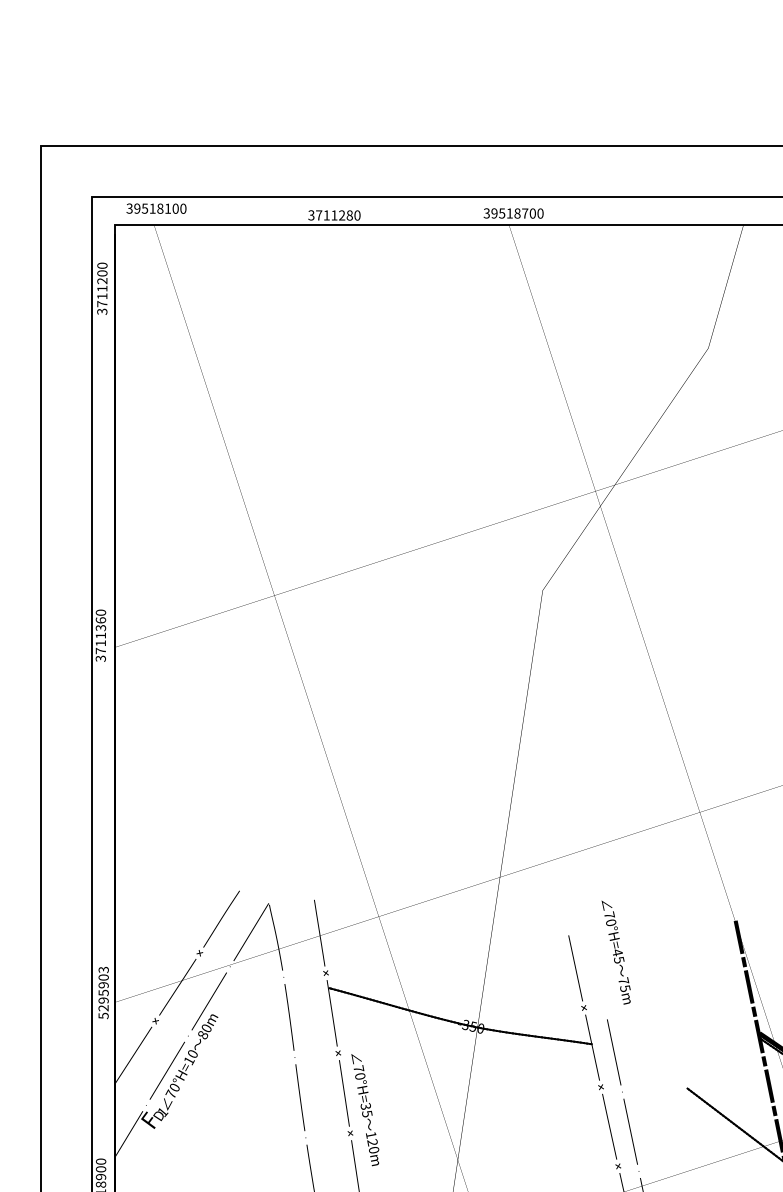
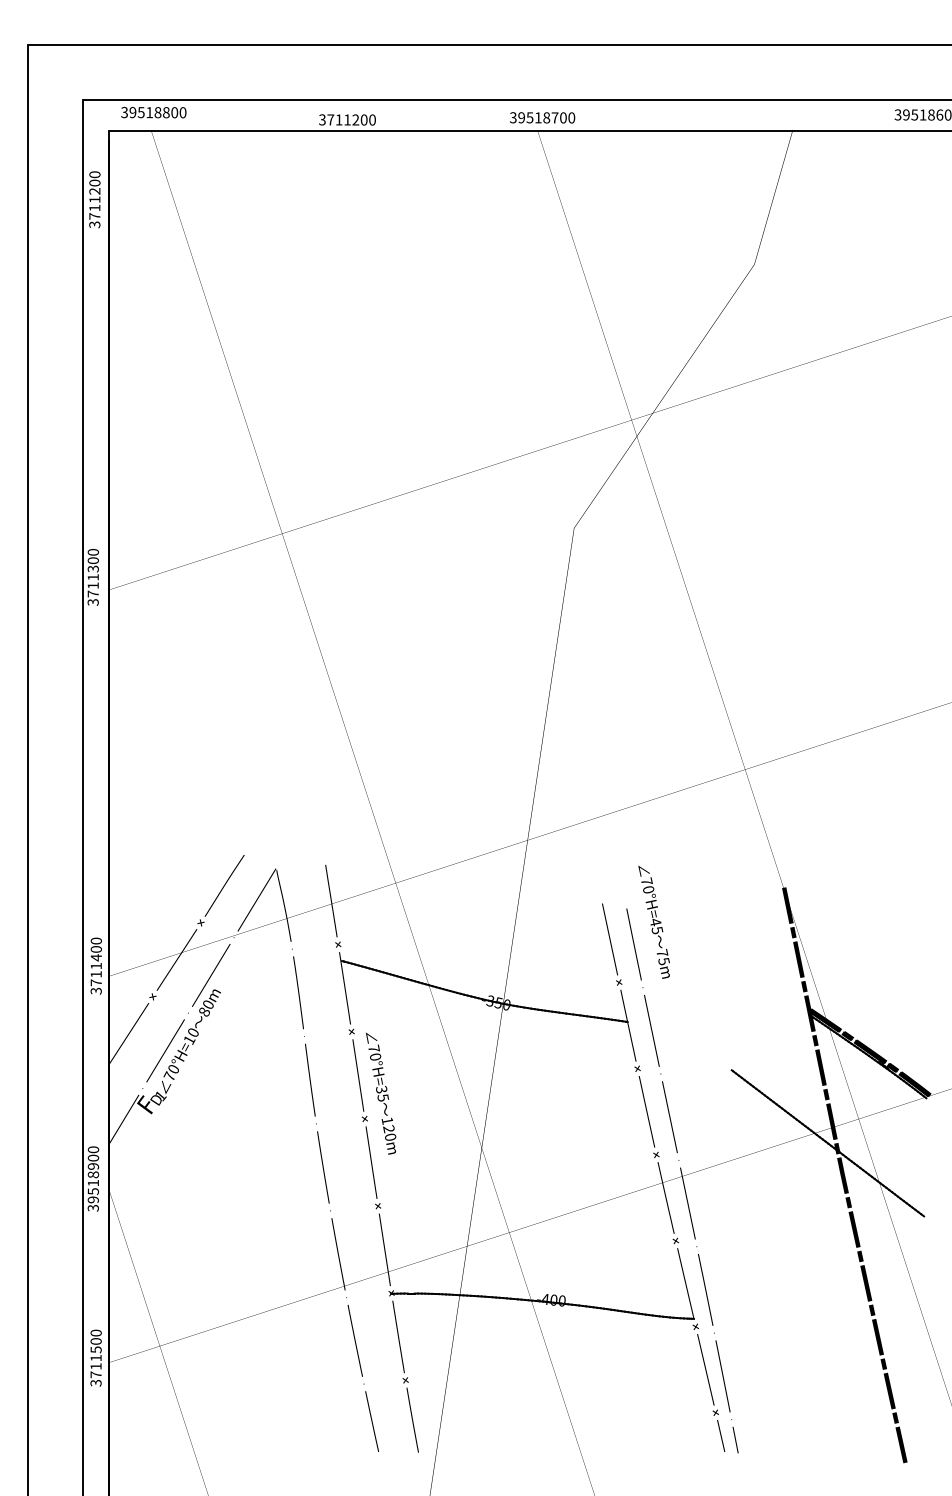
text: (168, 208) -> (166, 112), 39518100 -> 39518800
text: (349, 215) -> (363, 120), 3711280 -> 3711200
text: (100, 620) -> (92, 560), 3711360 -> 3711300
line: (598, 975) -> (634, 947), added
text: (102, 992) -> (95, 965), 5295903 -> 3711400

